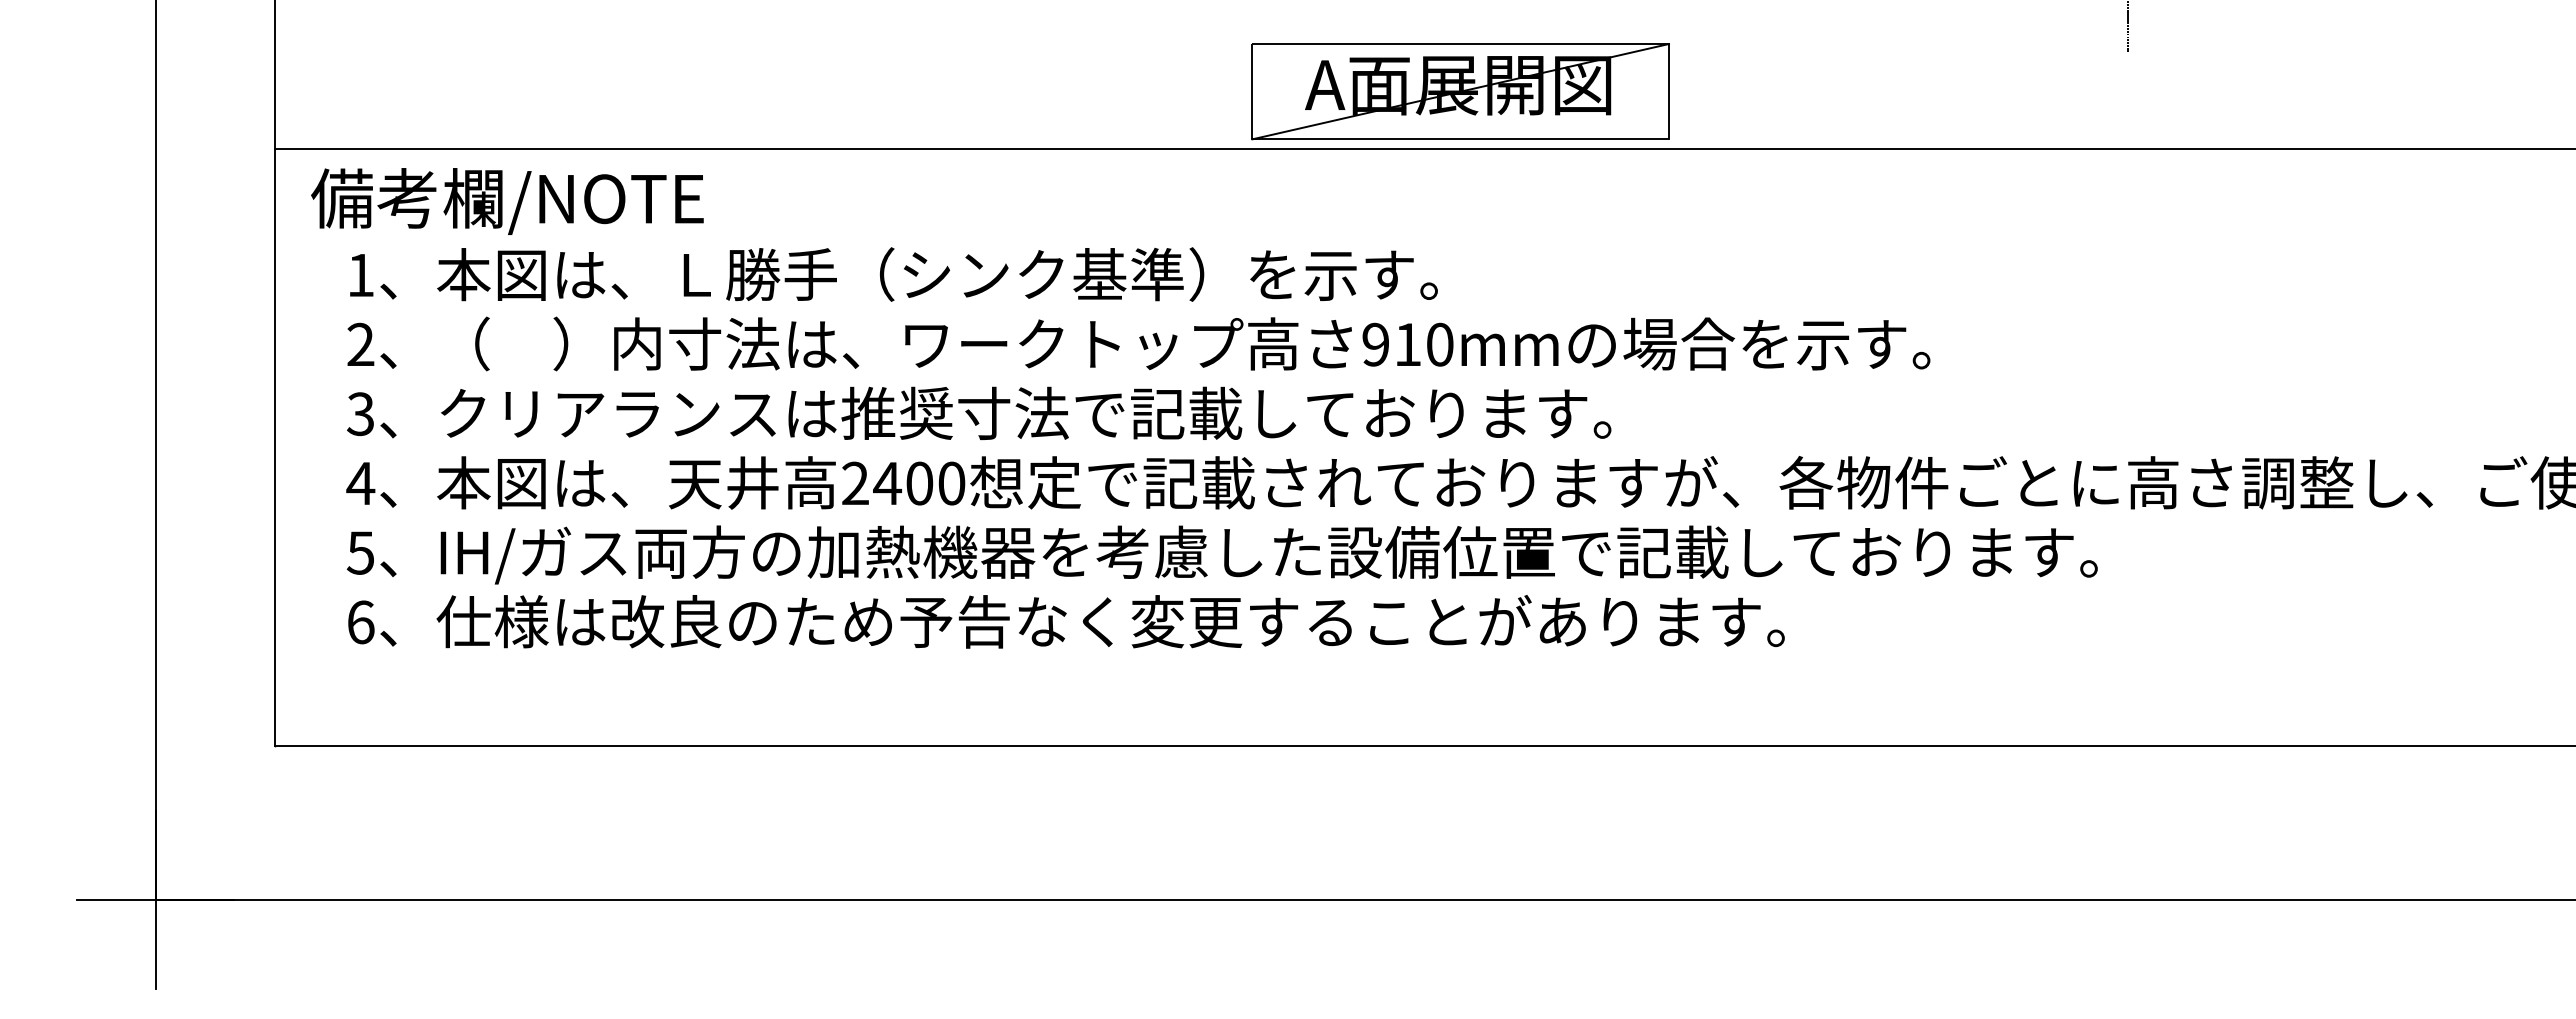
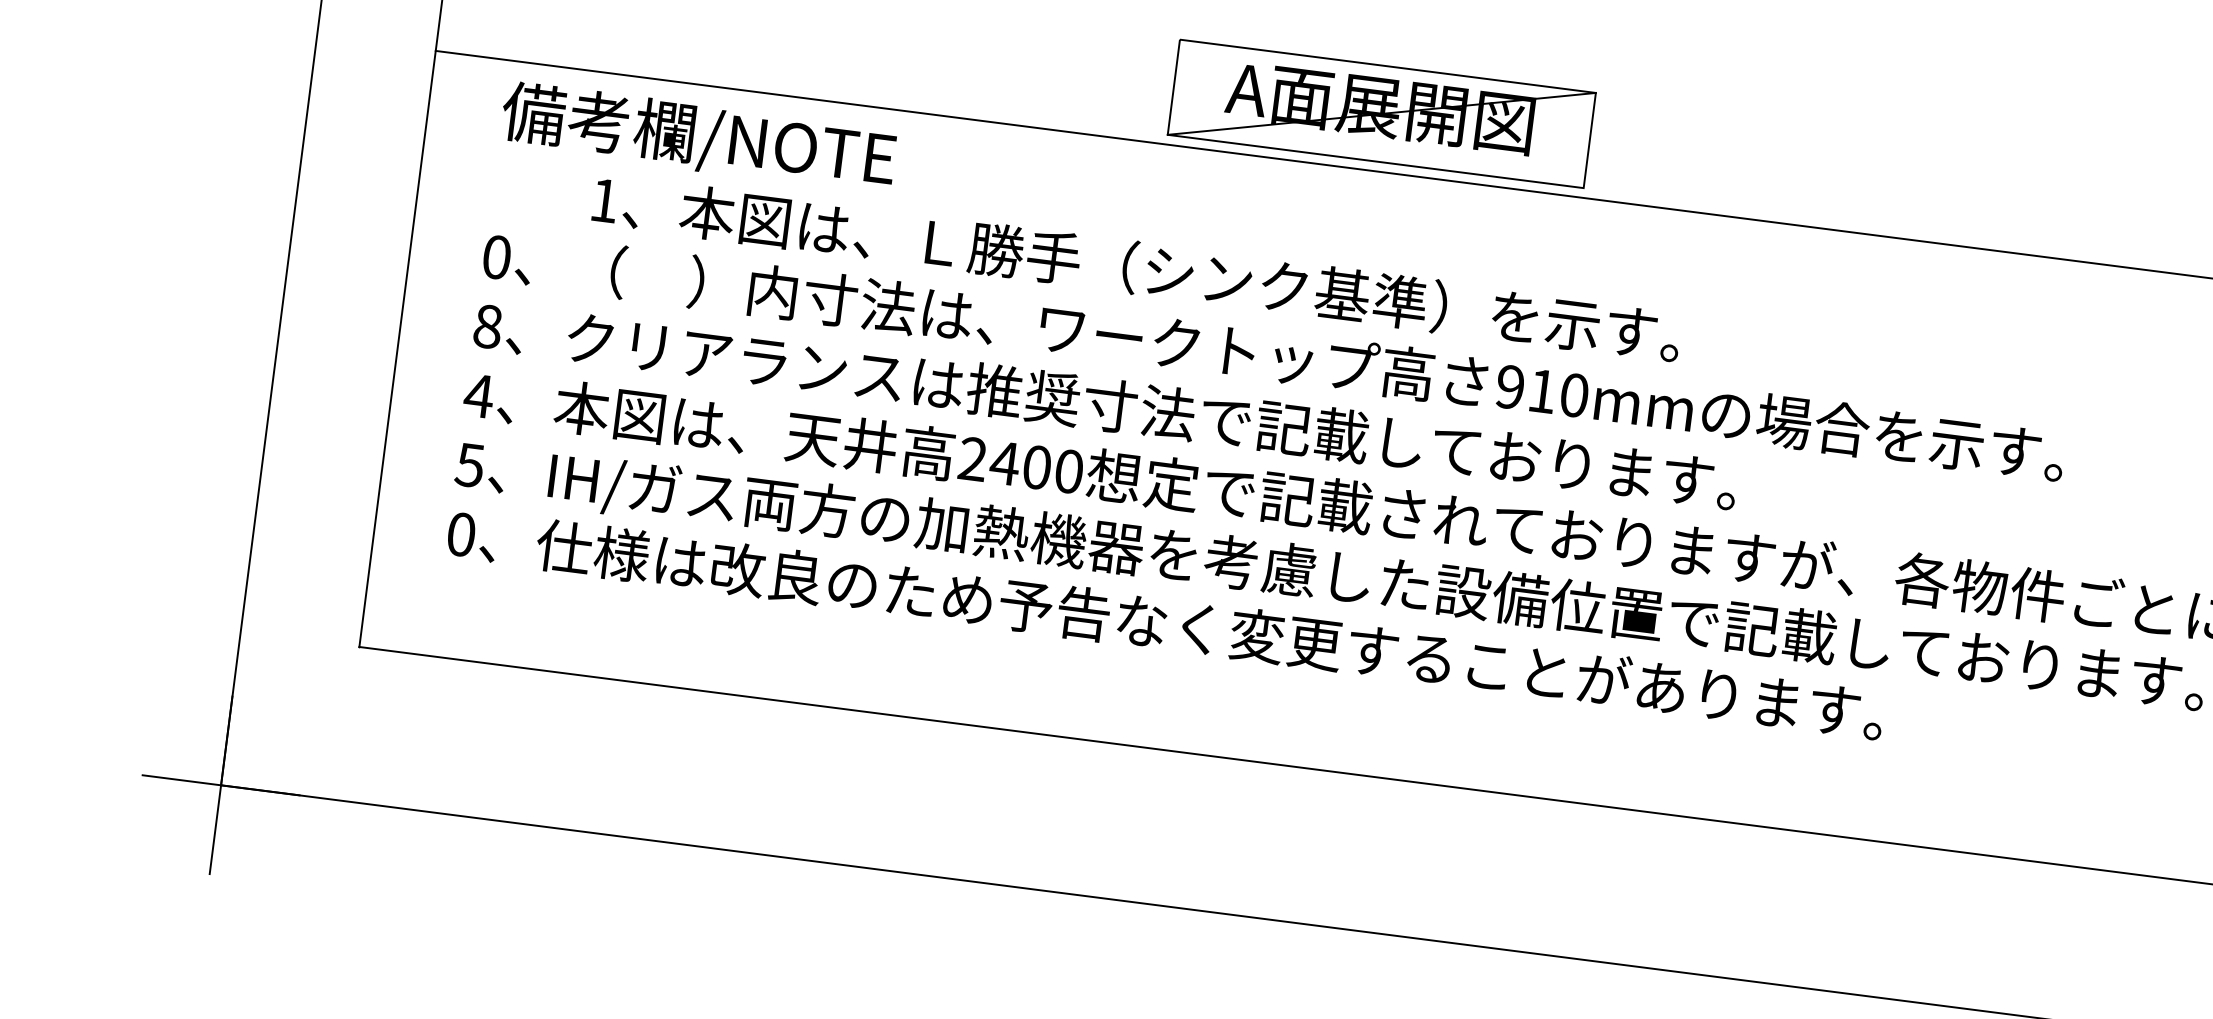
part: (1460, 91) -> (1381, 113), moved
text: (507, 201) -> (698, 137), moved
text: (893, 274) -> (1136, 268), moved
text: (360, 344) -> (496, 257), 2 -> 0
text: (360, 413) -> (487, 325), 3 -> 8
text: (361, 622) -> (461, 534), 6 -> 0

